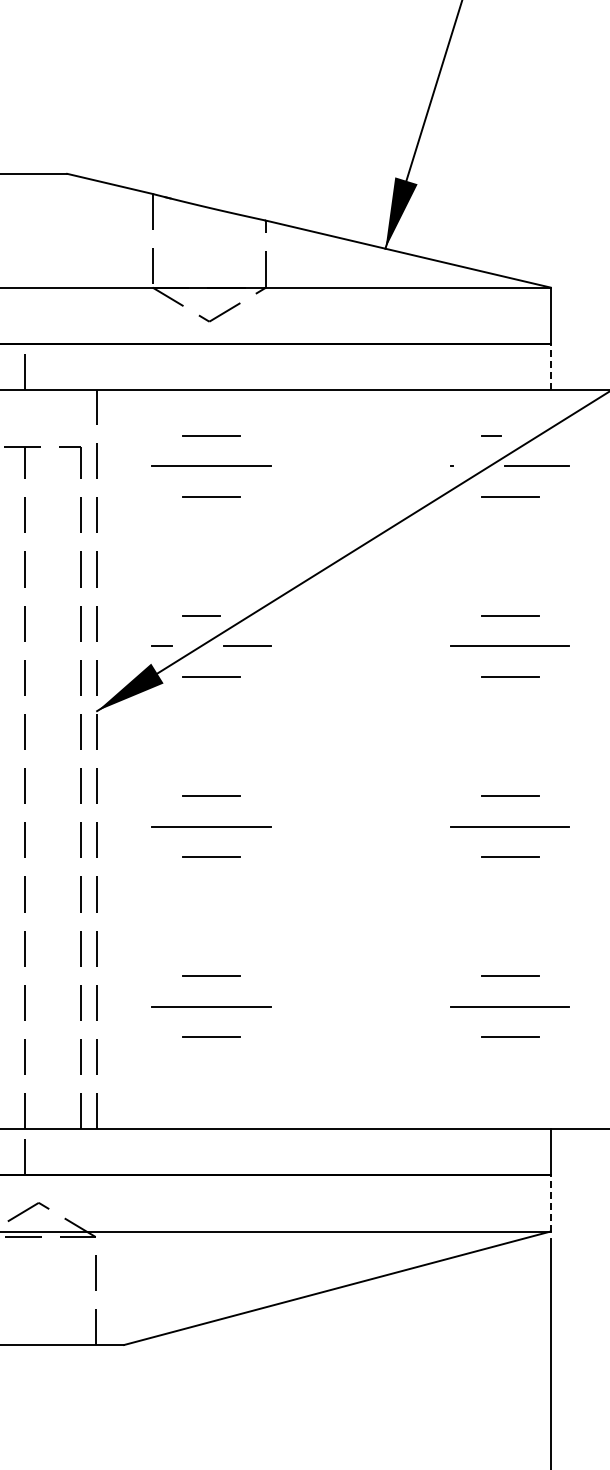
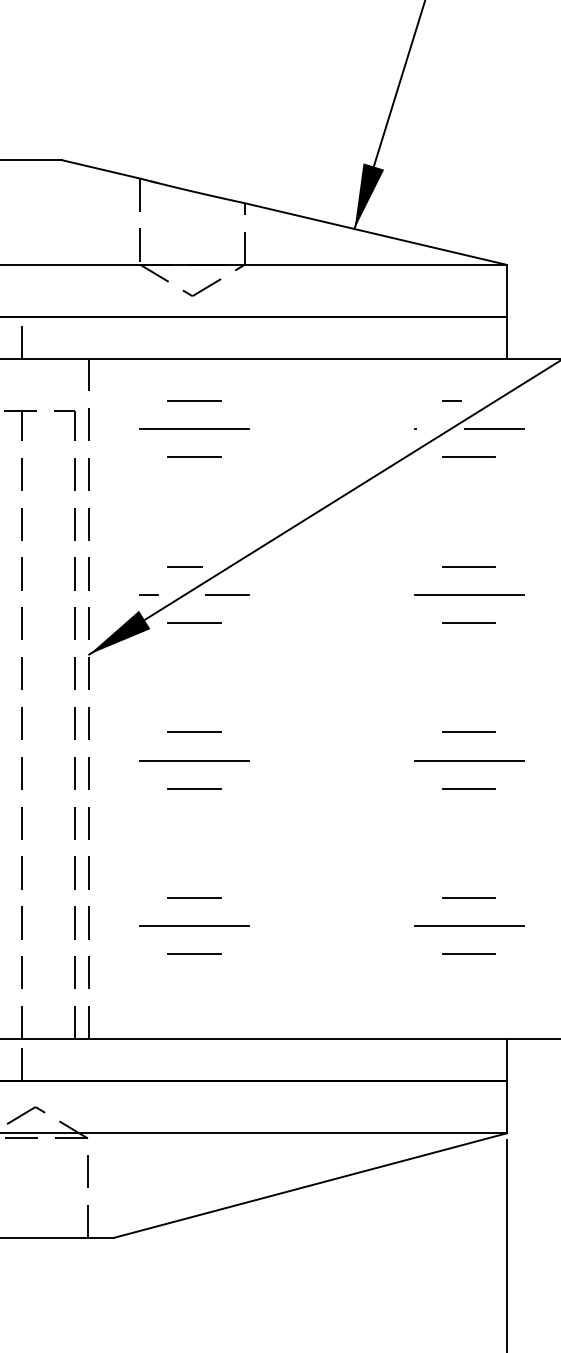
line: (550, 367) -> (506, 338), dashed -> solid
line: (550, 1202) -> (506, 1106), dashed -> solid

